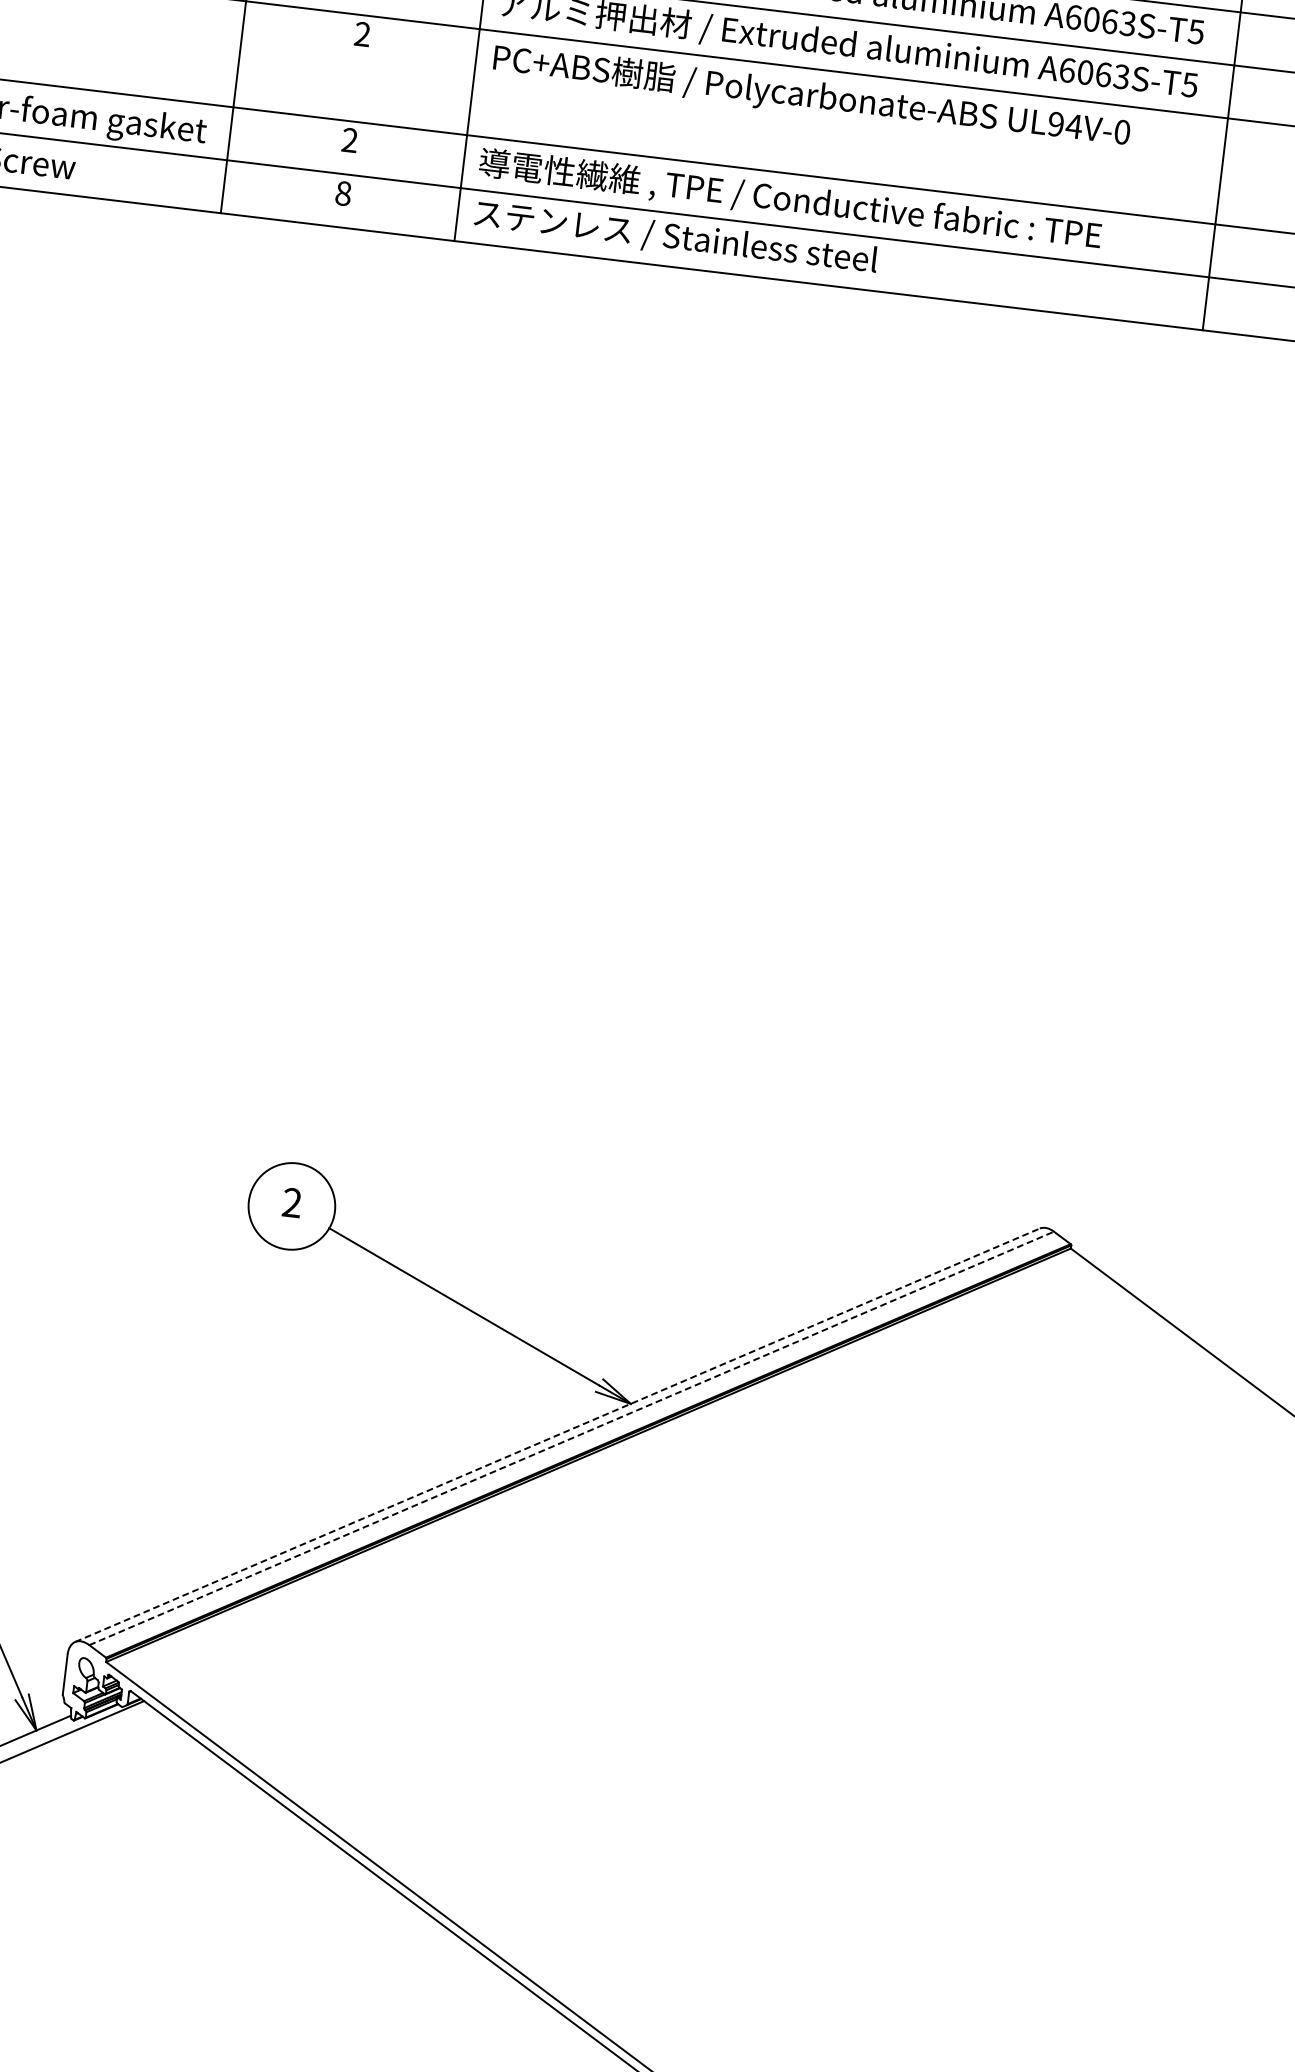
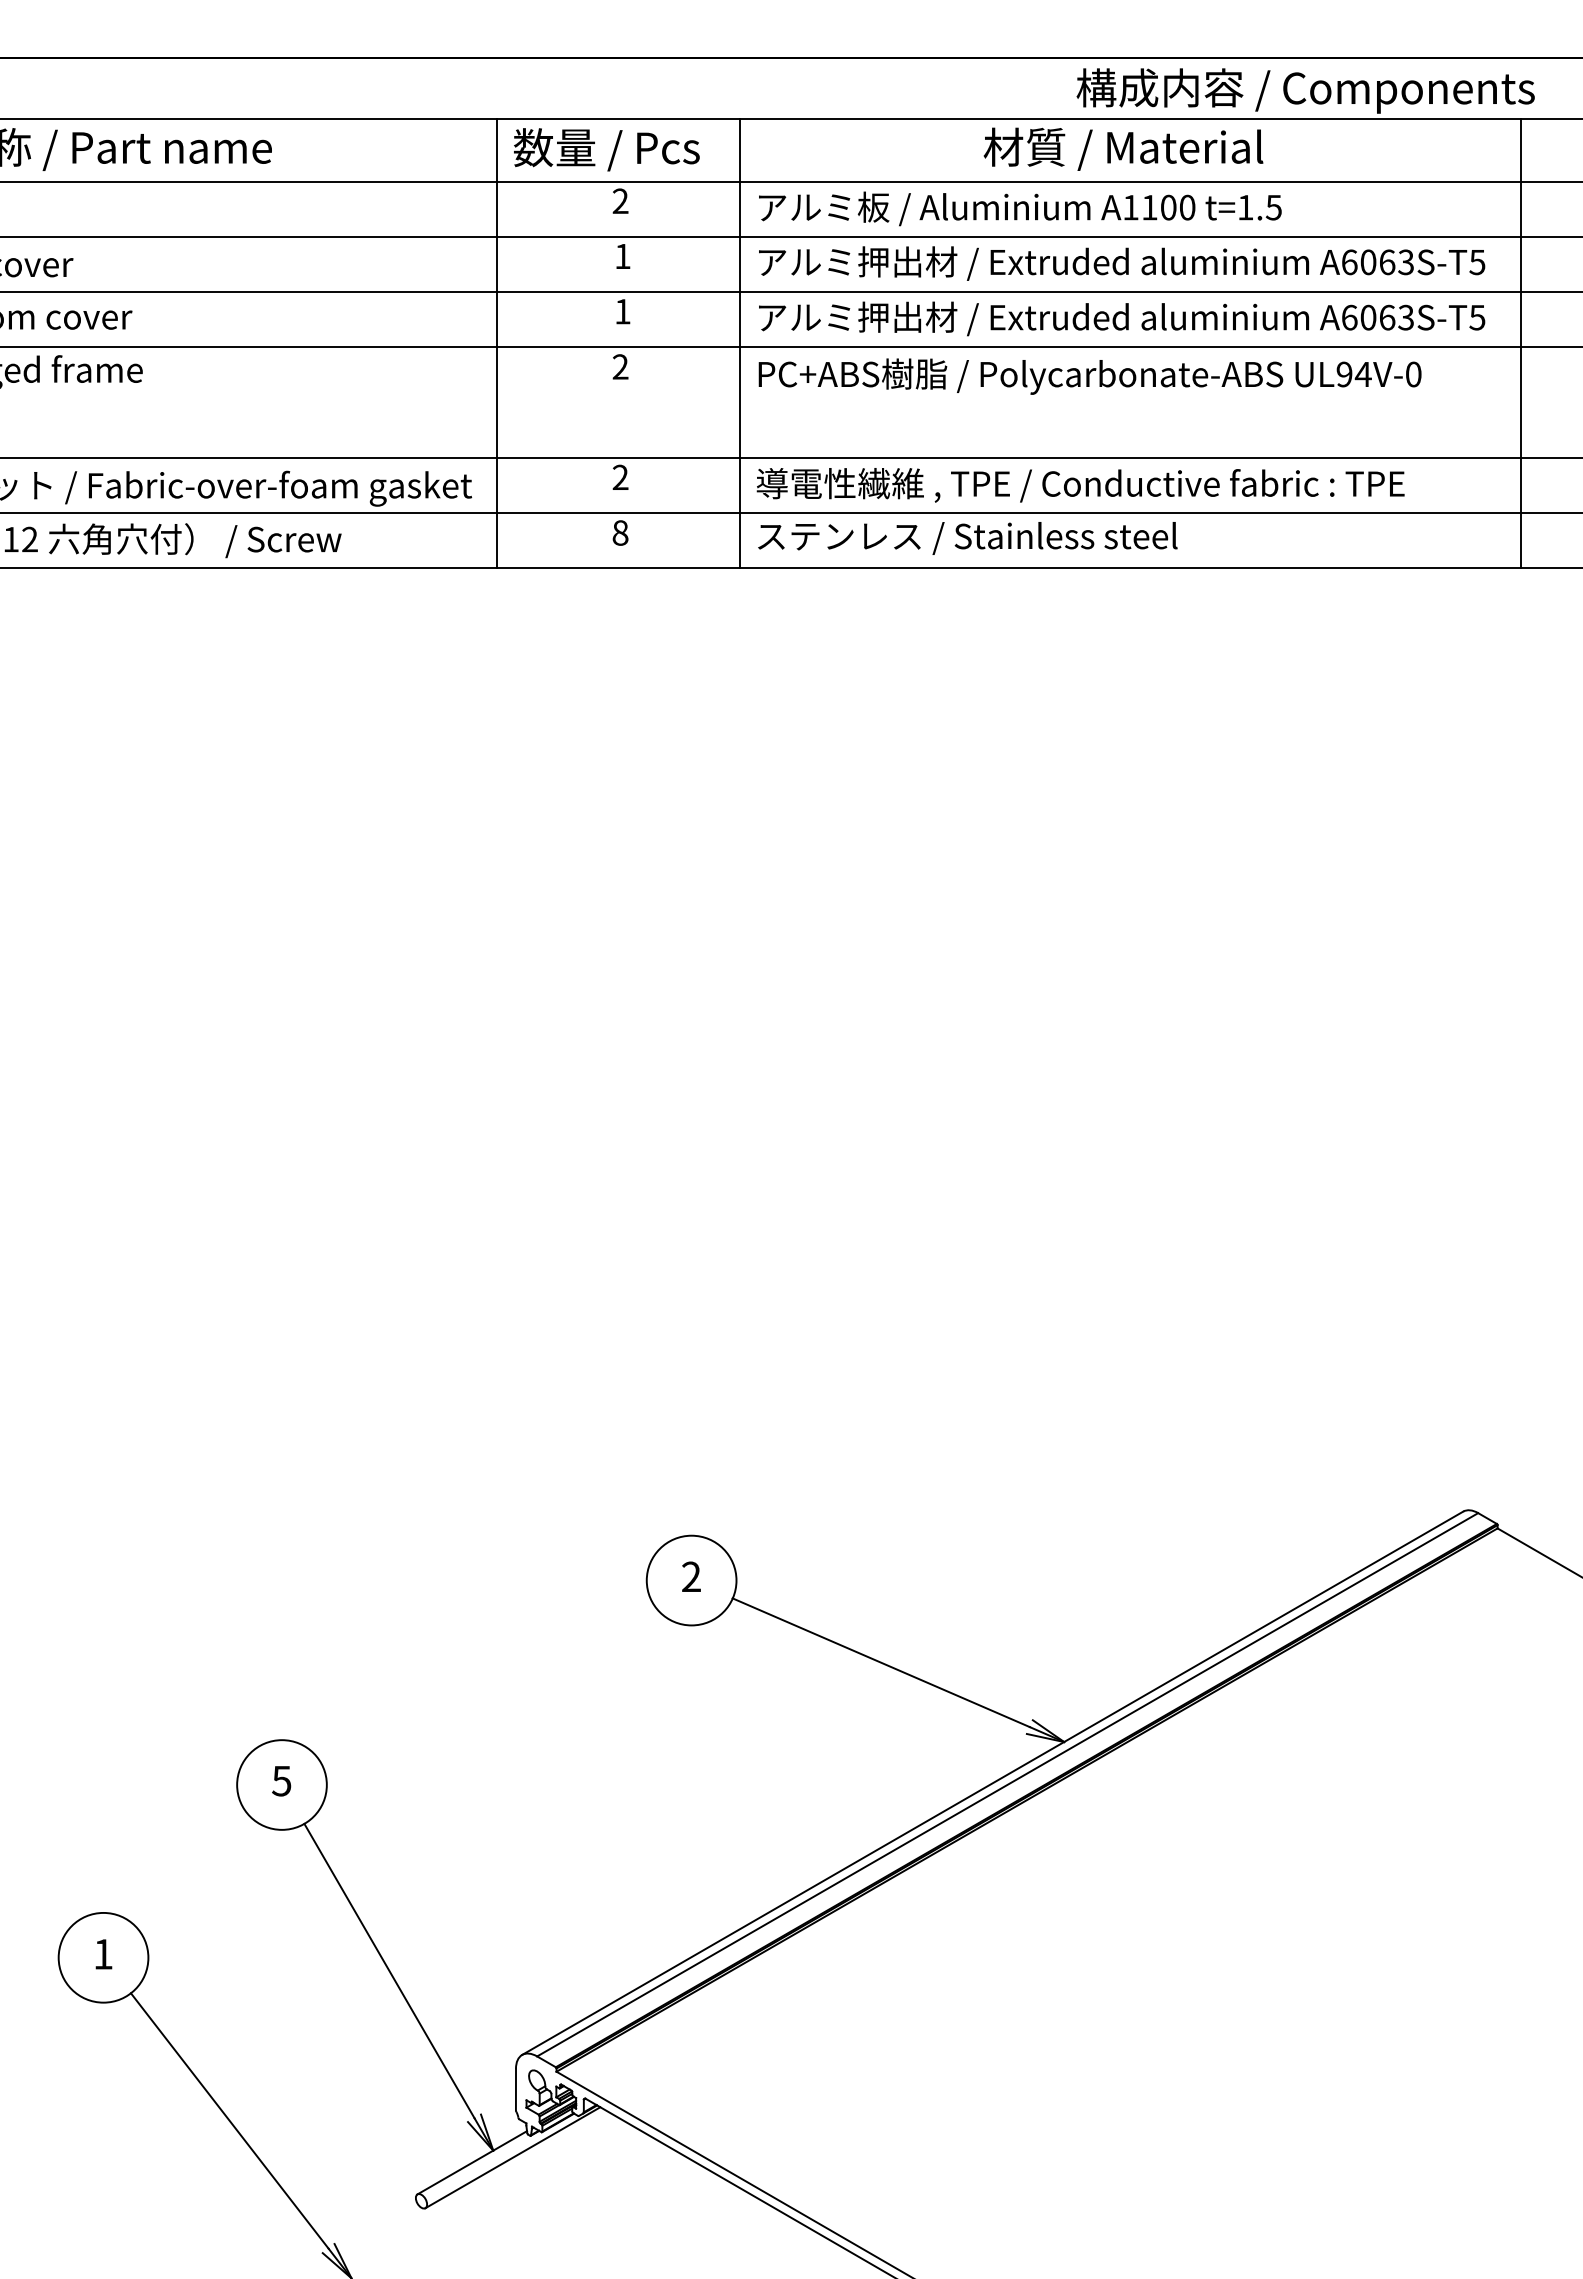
line: (558, 1435) -> (993, 1783), dashed -> solid
line: (572, 1438) -> (1008, 1784), dashed -> solid

